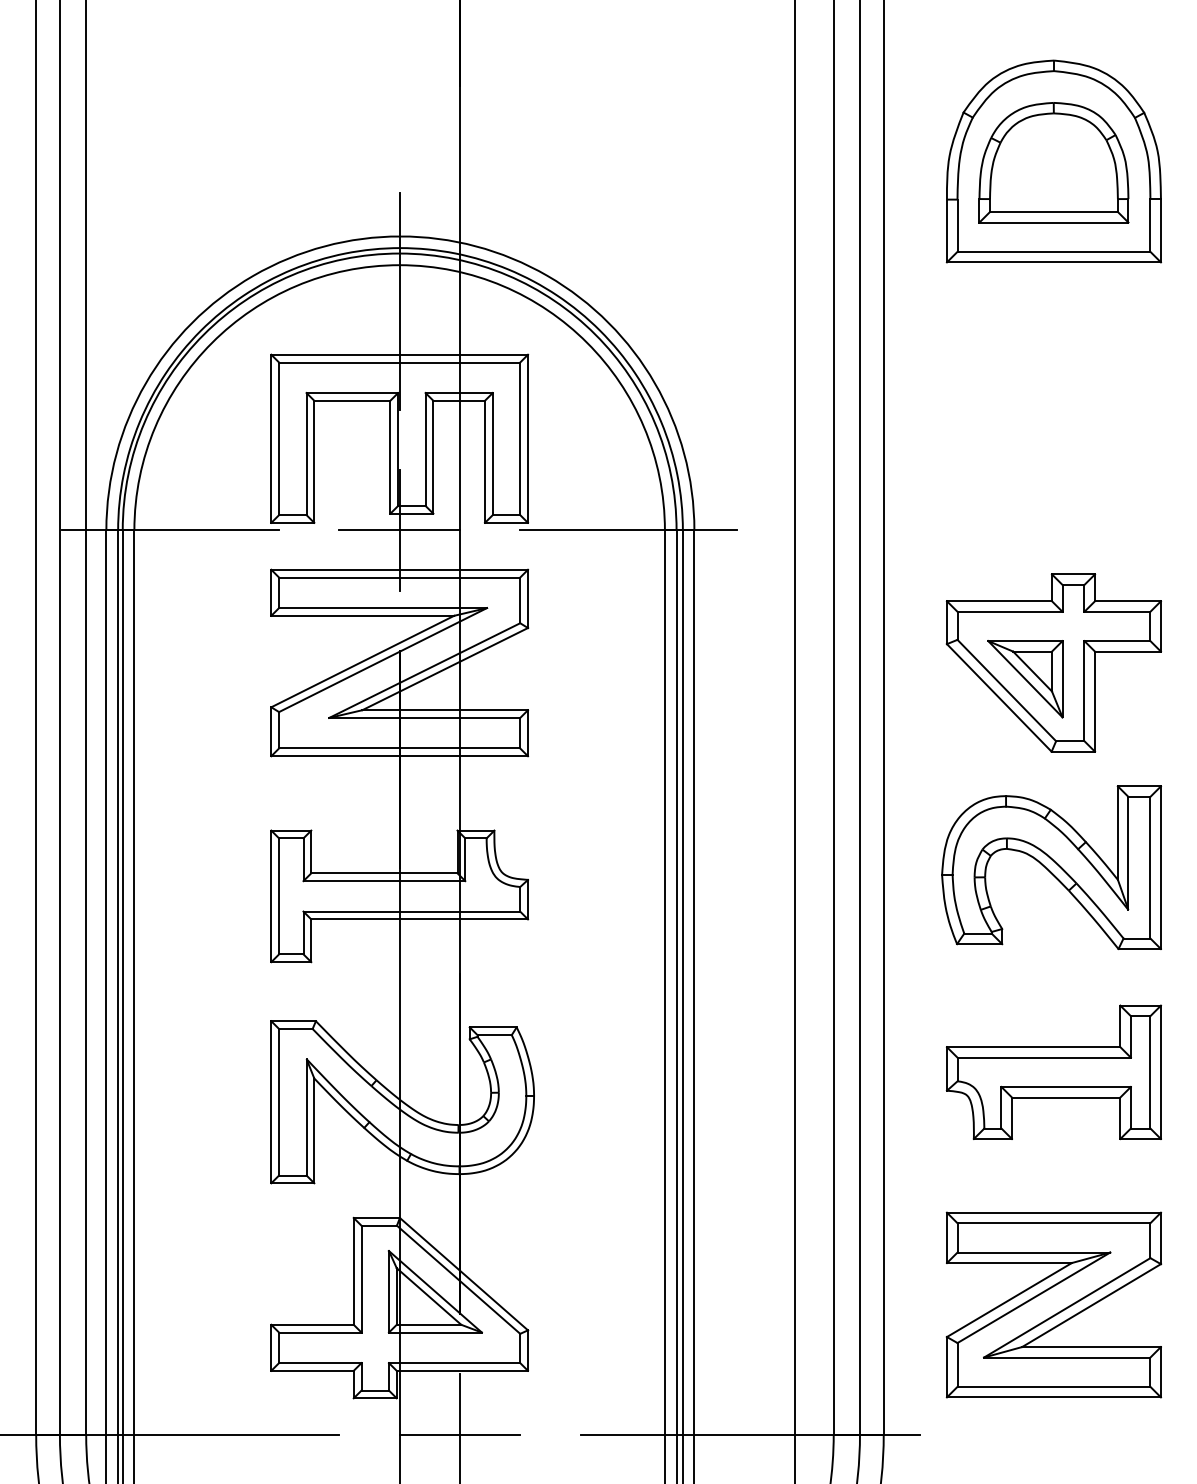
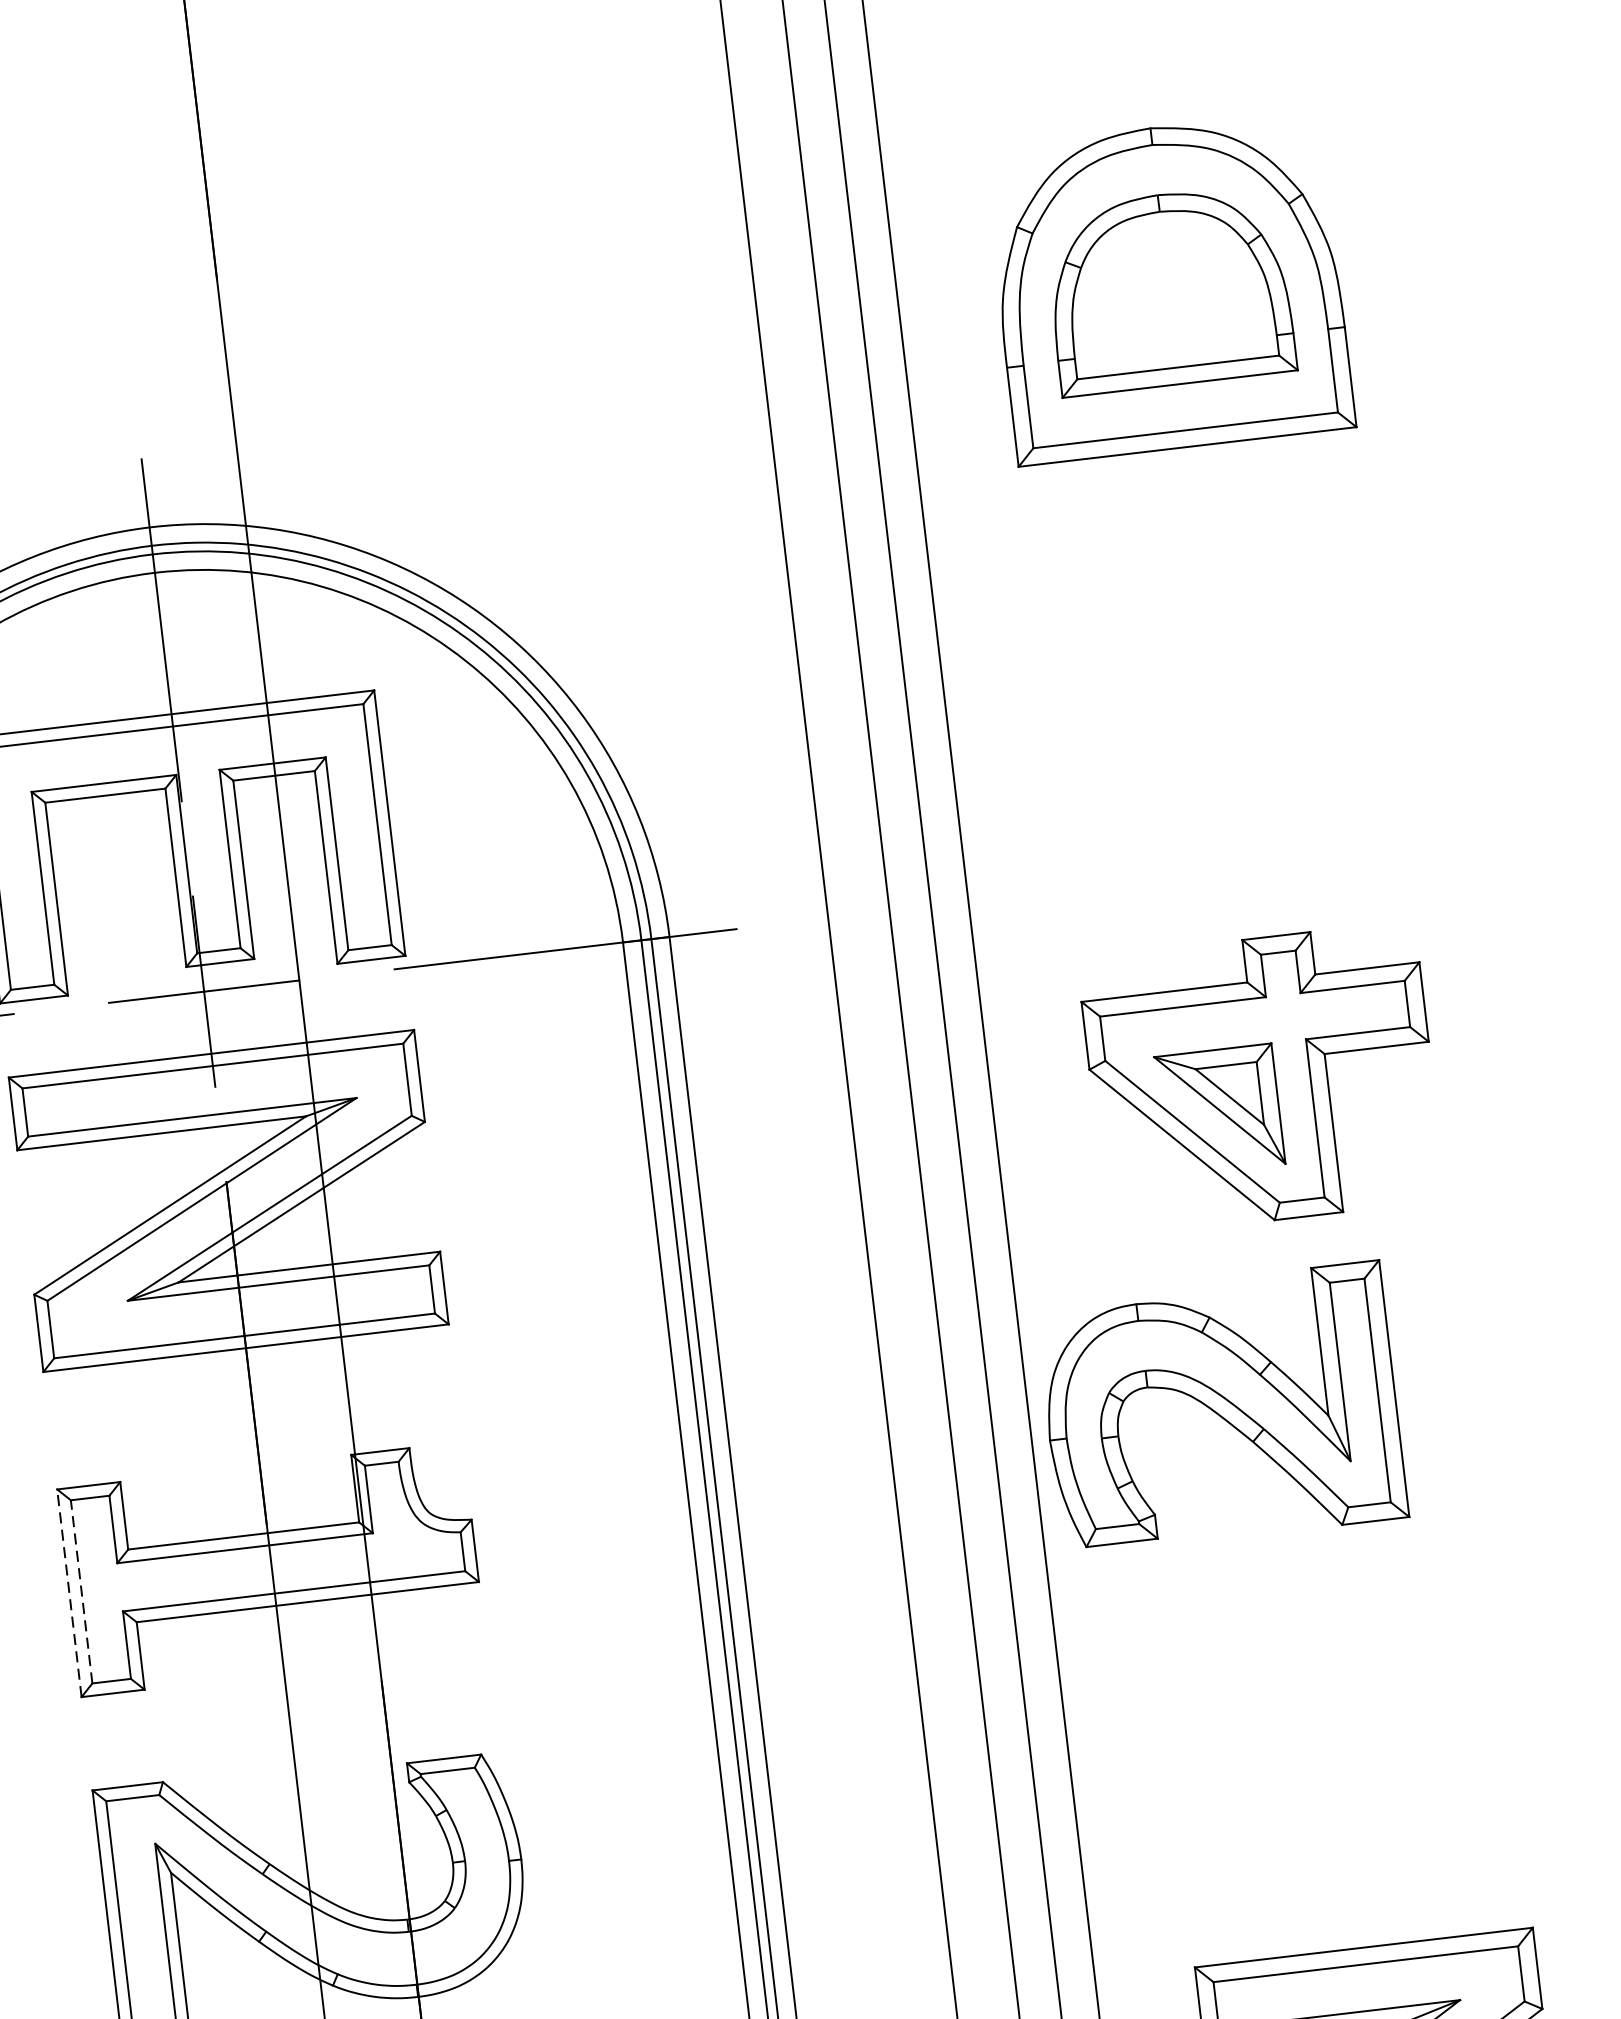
part: (1051, 867) -> (1221, 1408), moved
line: (271, 896) -> (69, 1593), solid -> dashed
line: (279, 896) -> (82, 1591), solid -> dashed
part: (1053, 1072) -> (1337, 1726), removed

